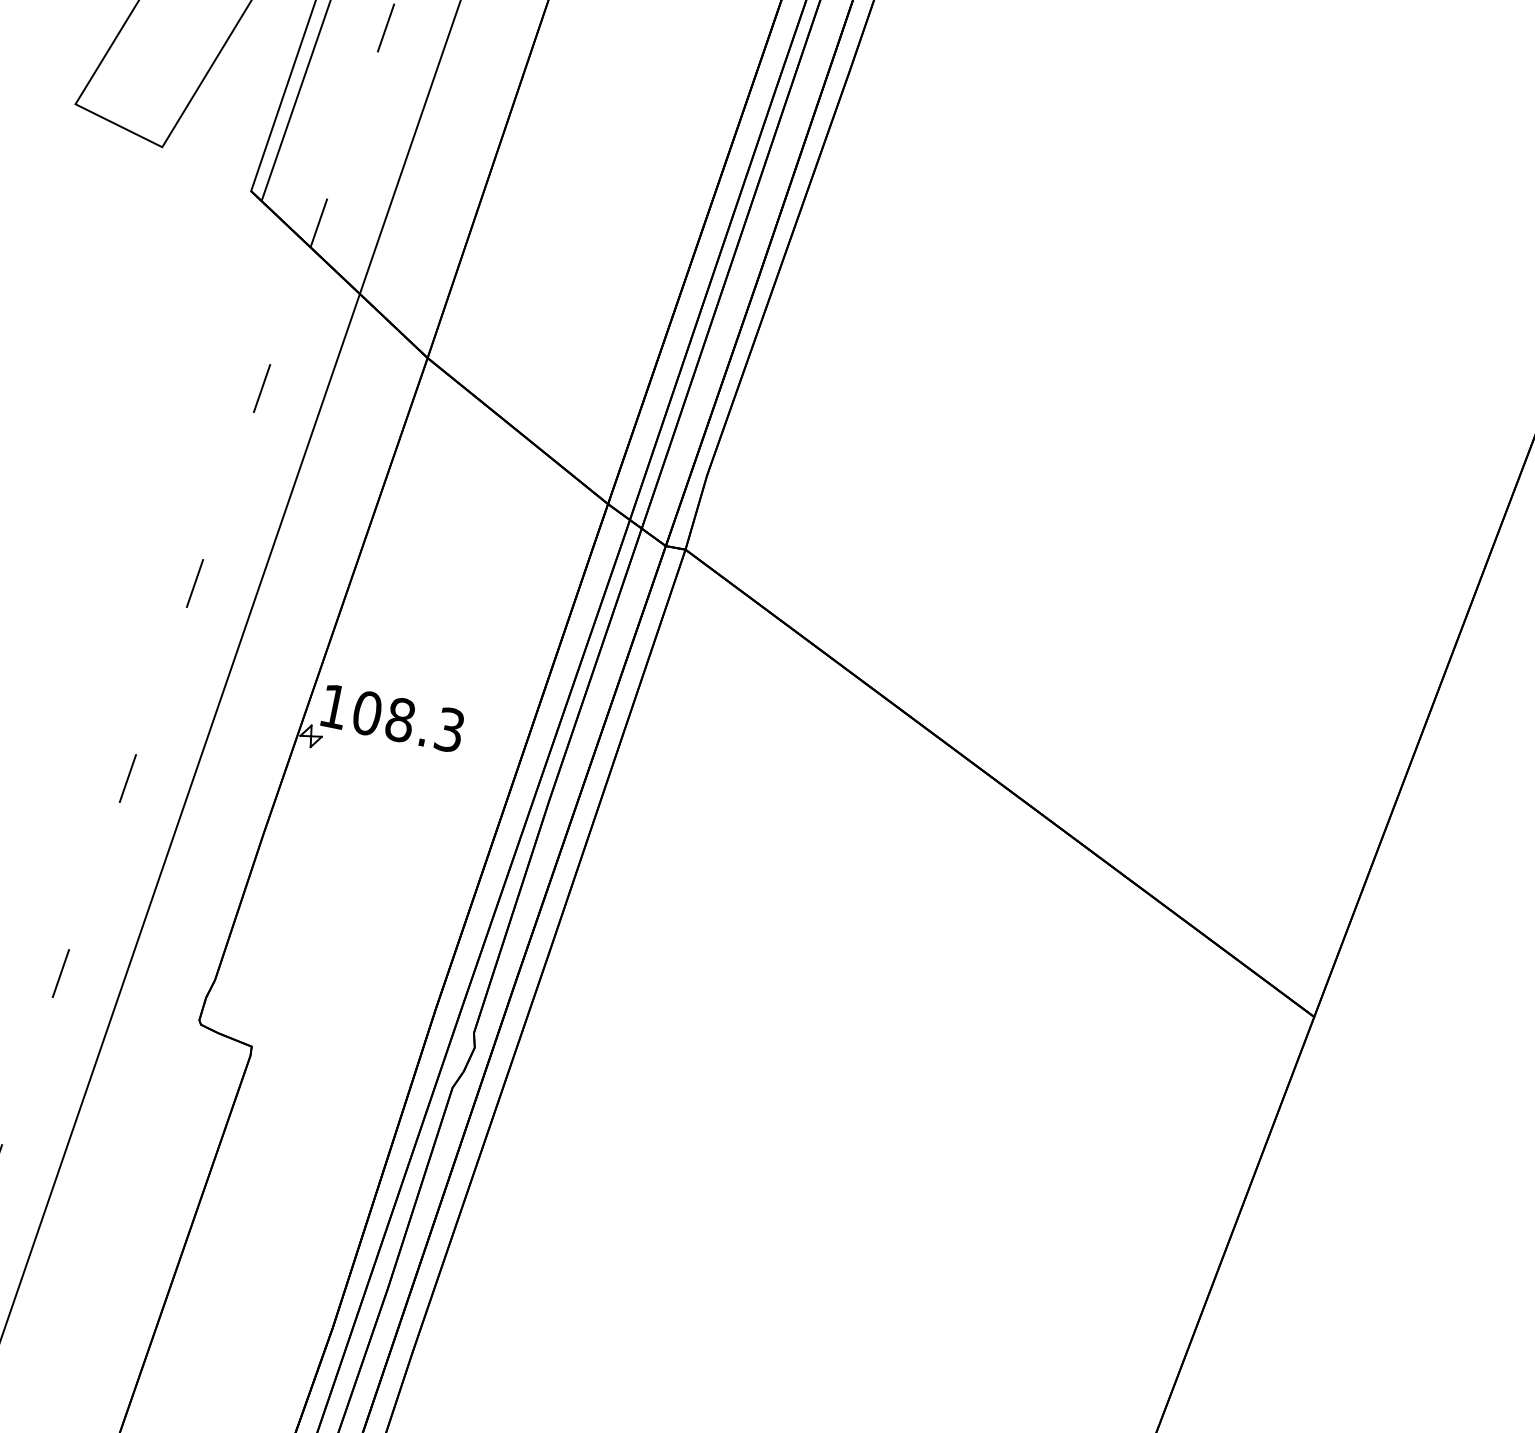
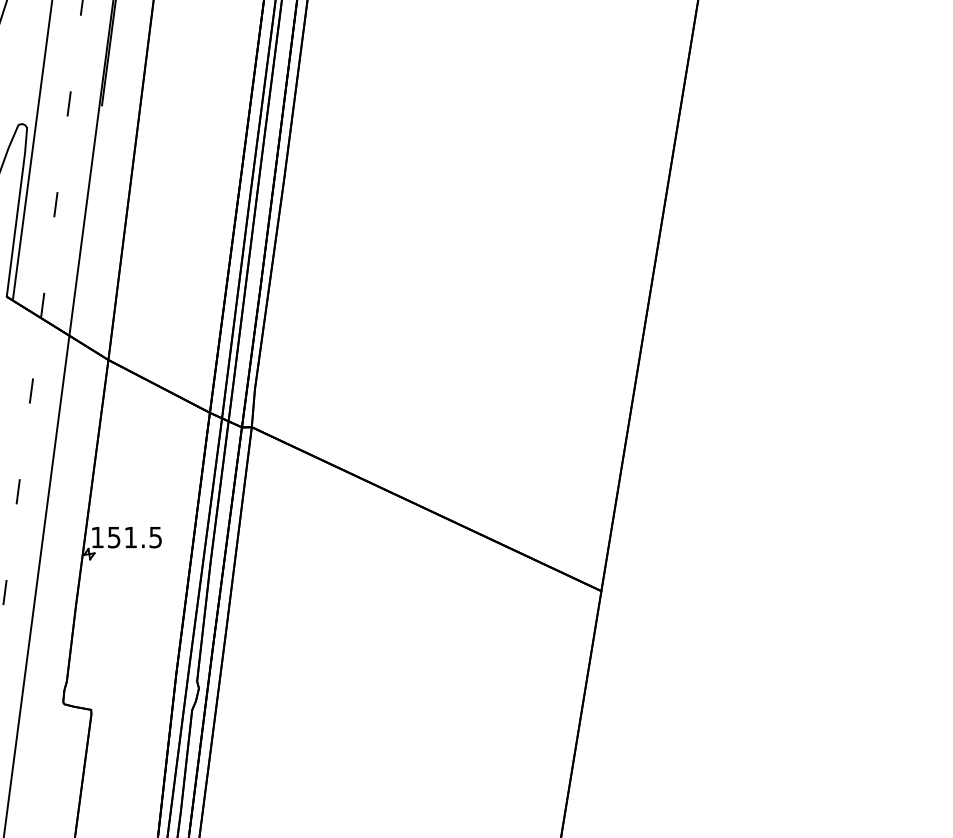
text: (407, 721) -> (134, 537), 108.3 -> 151.5

